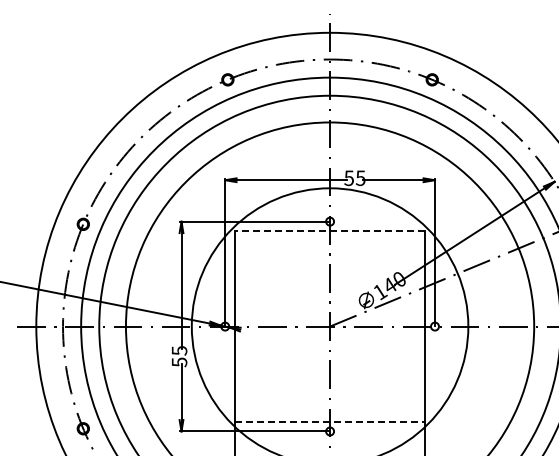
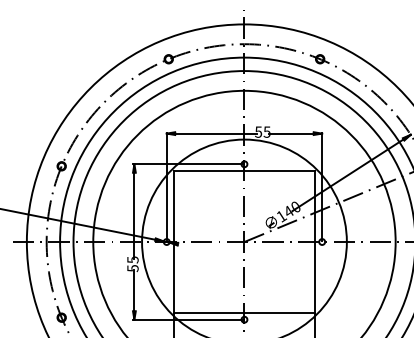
line: (329, 231) -> (244, 171), dashed -> solid
line: (330, 421) -> (244, 312), dashed -> solid

